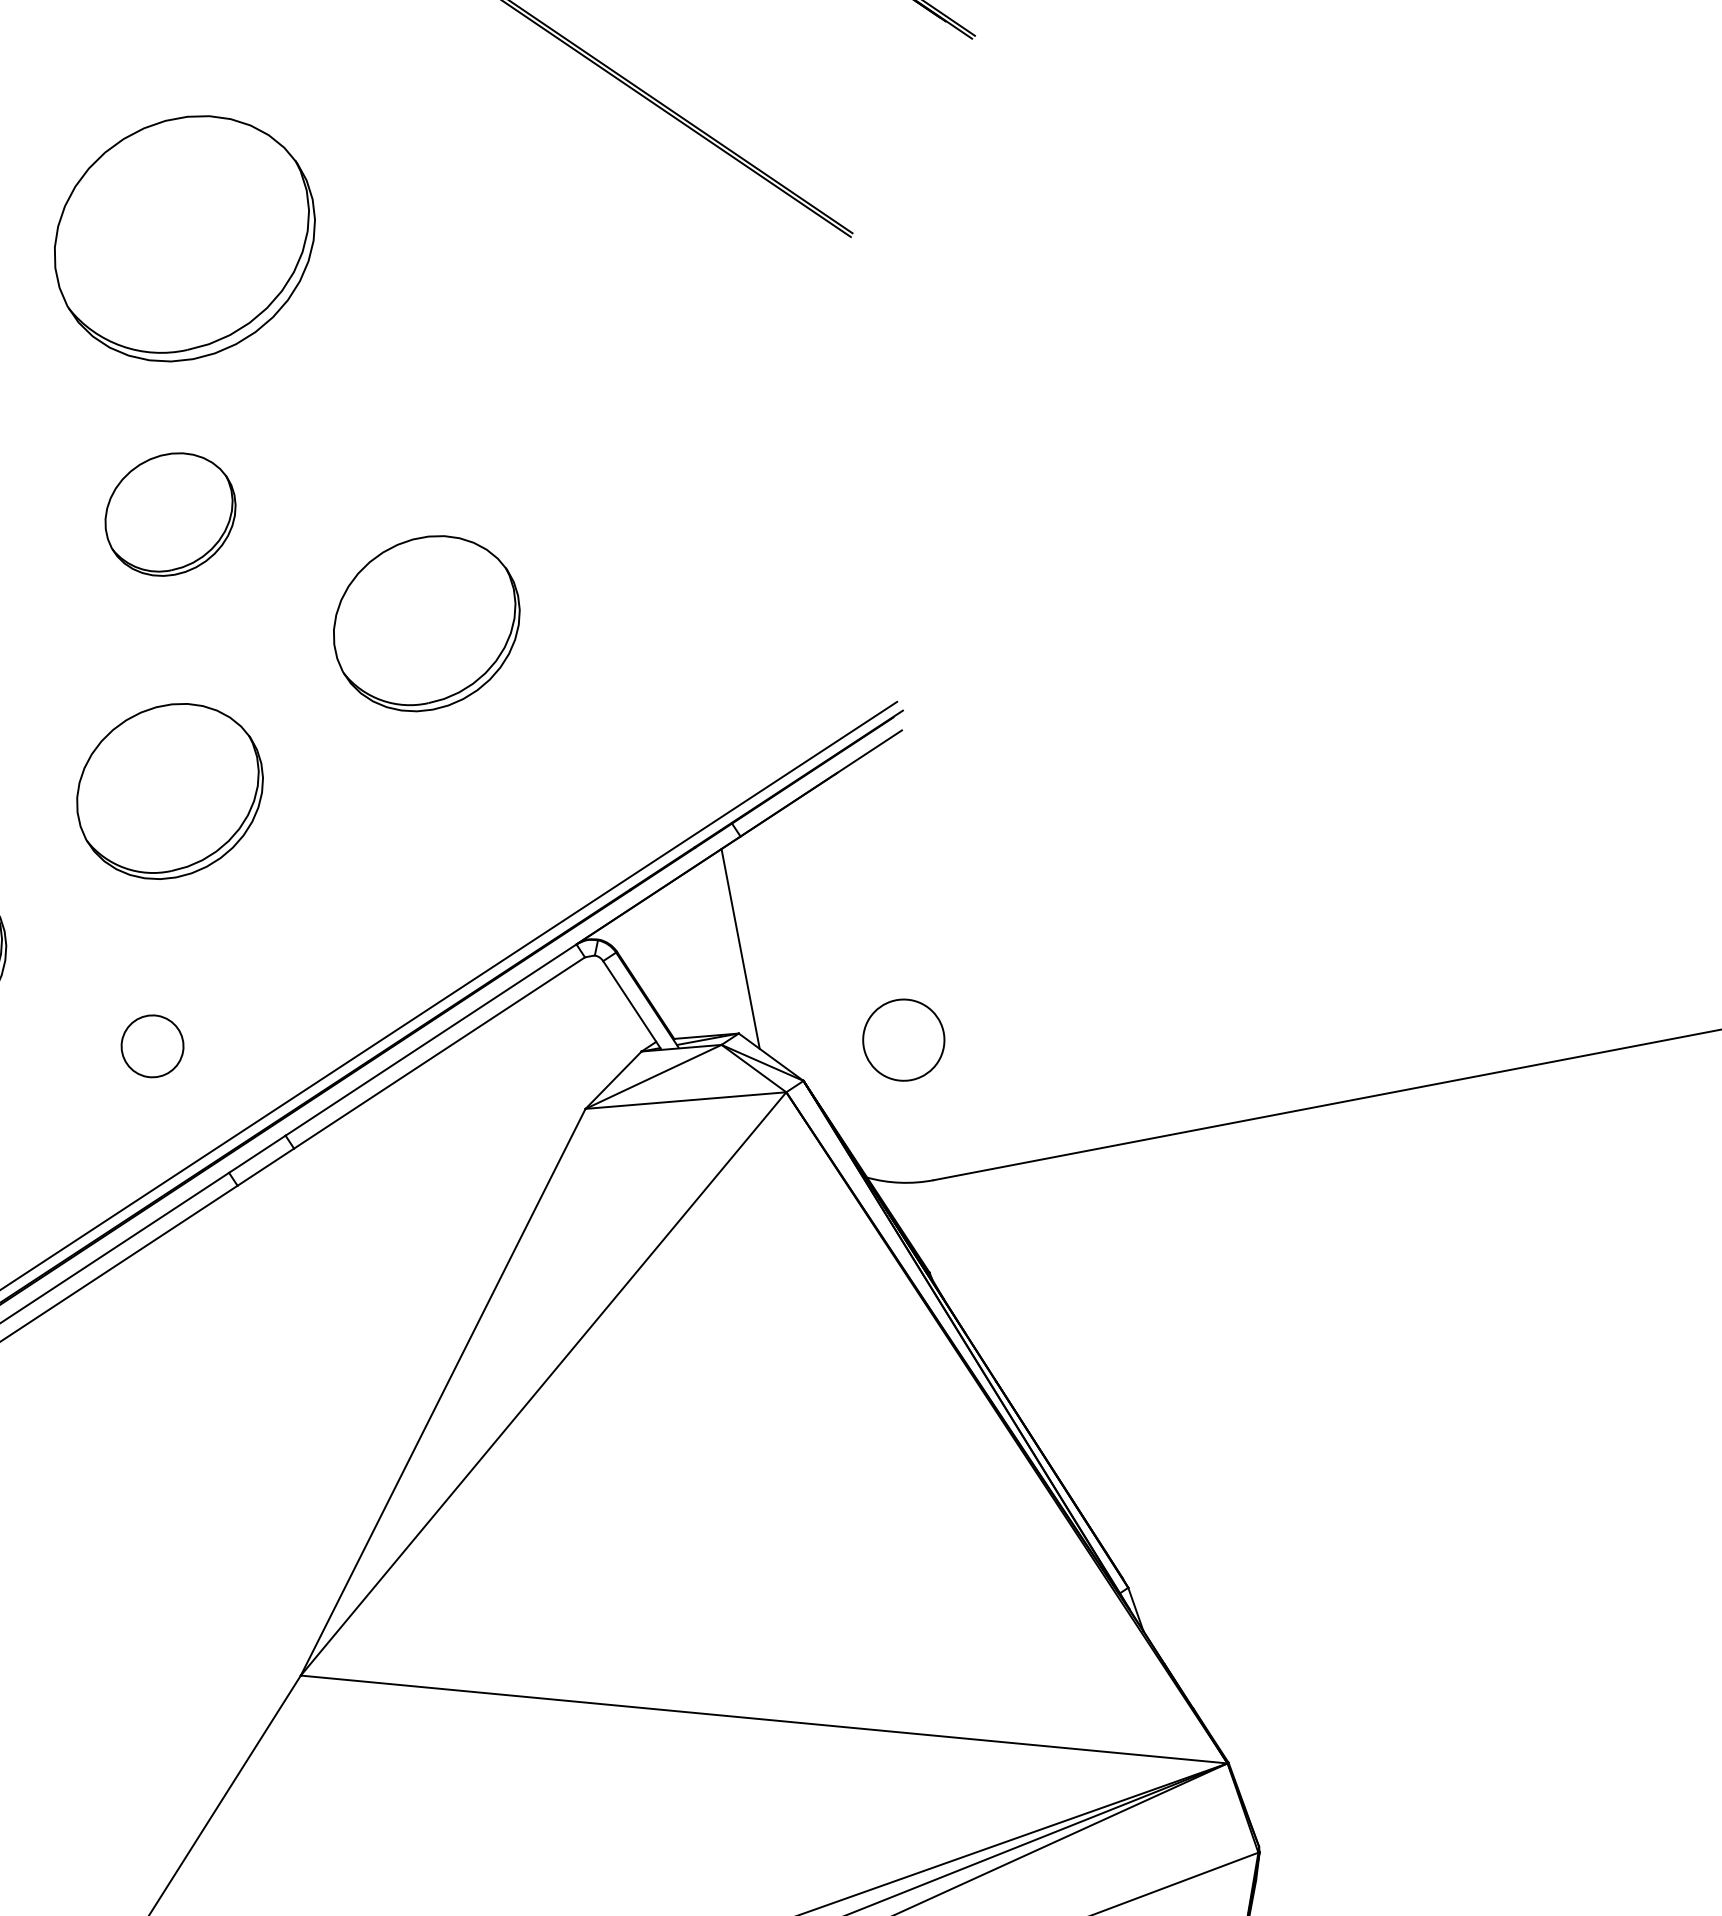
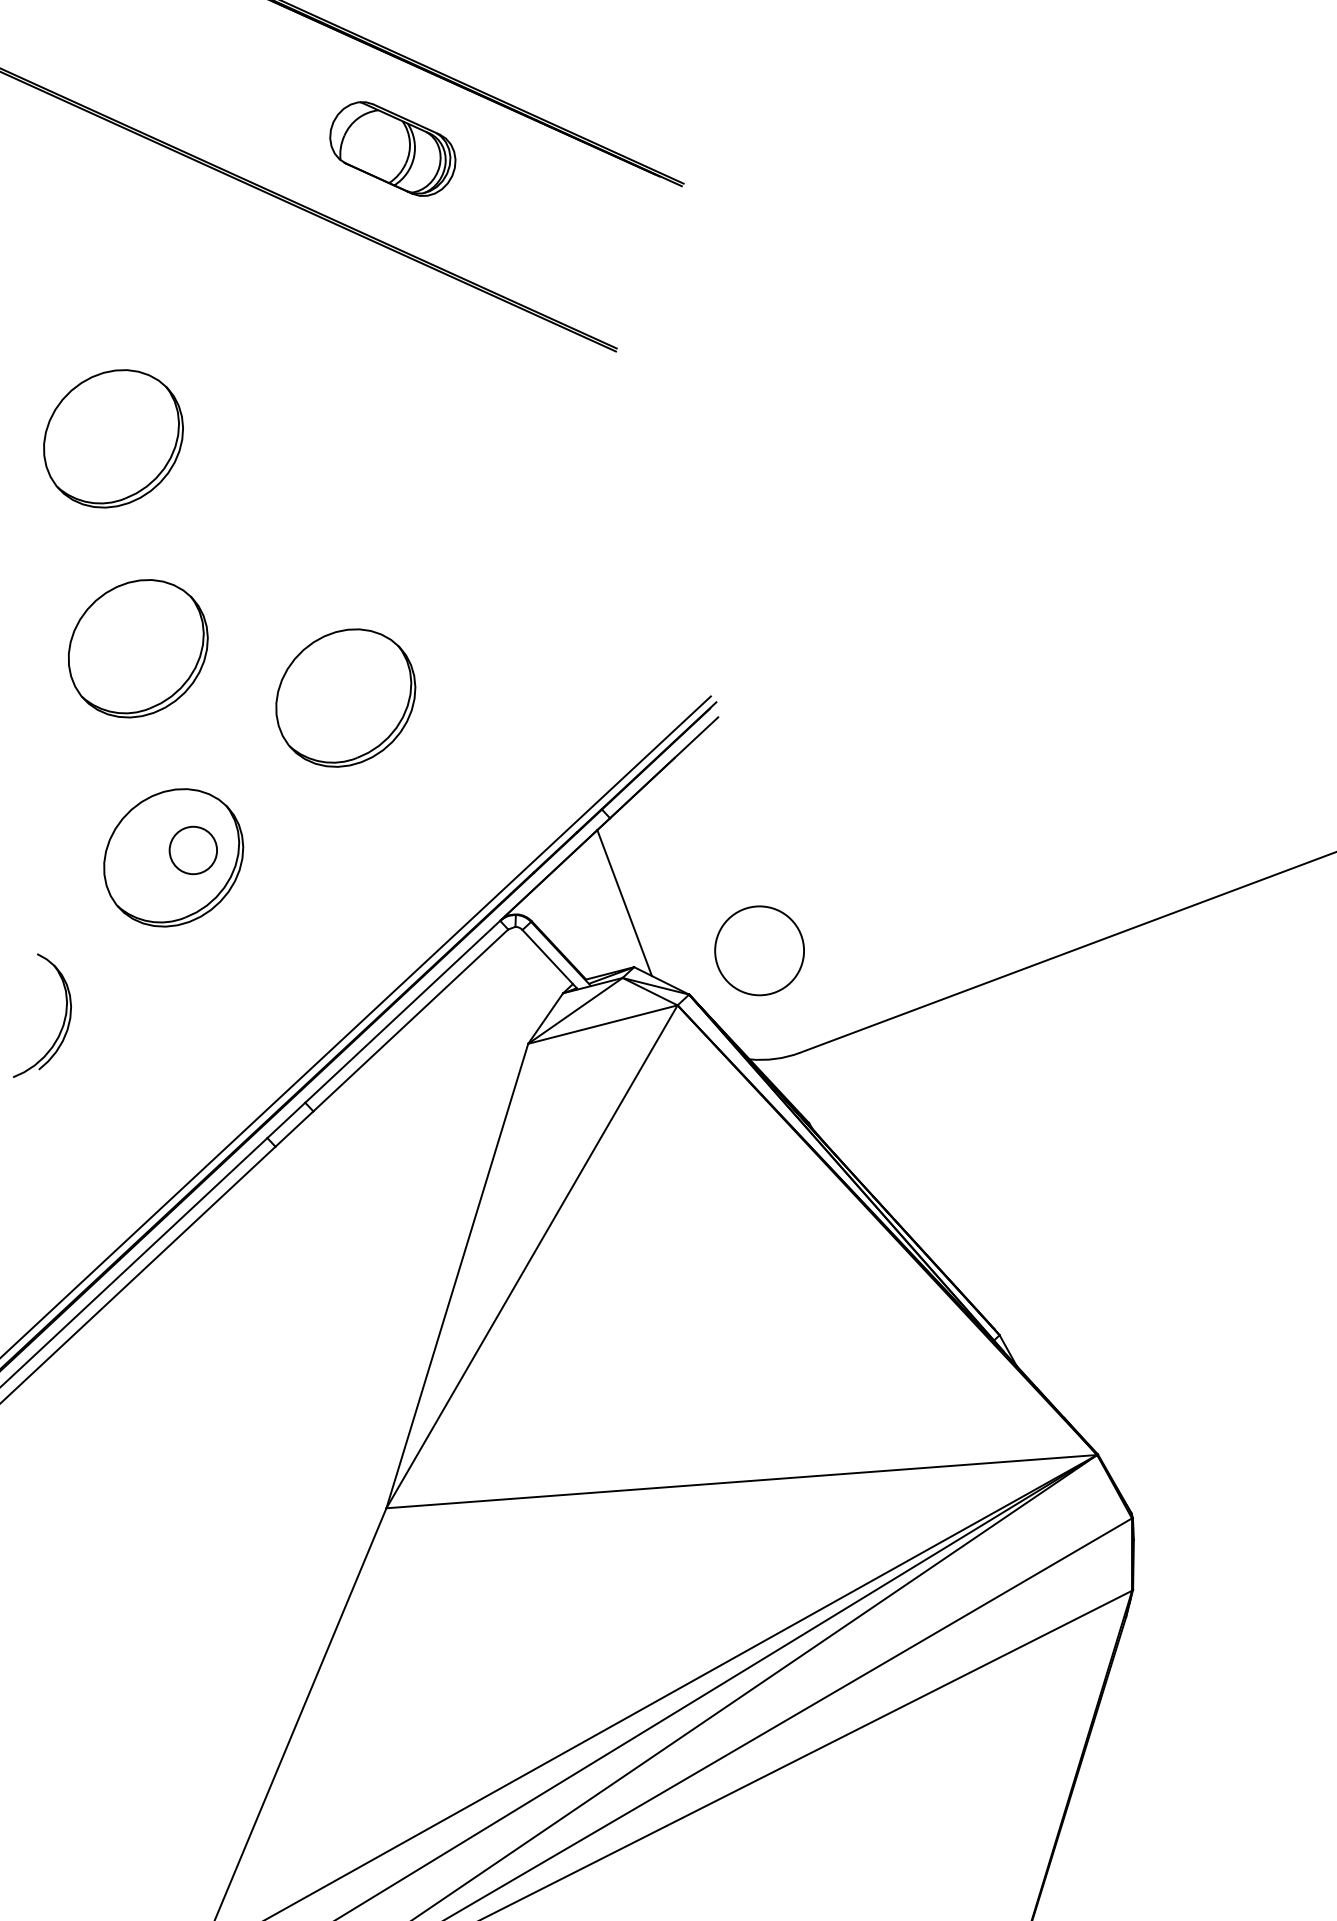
part: (184, 238) -> (113, 438), size x0.71
part: (170, 514) -> (138, 648), size x1.43
circle: (903, 1039) -> (759, 950), size x1.43
circle: (151, 1046) -> (192, 850), moved

